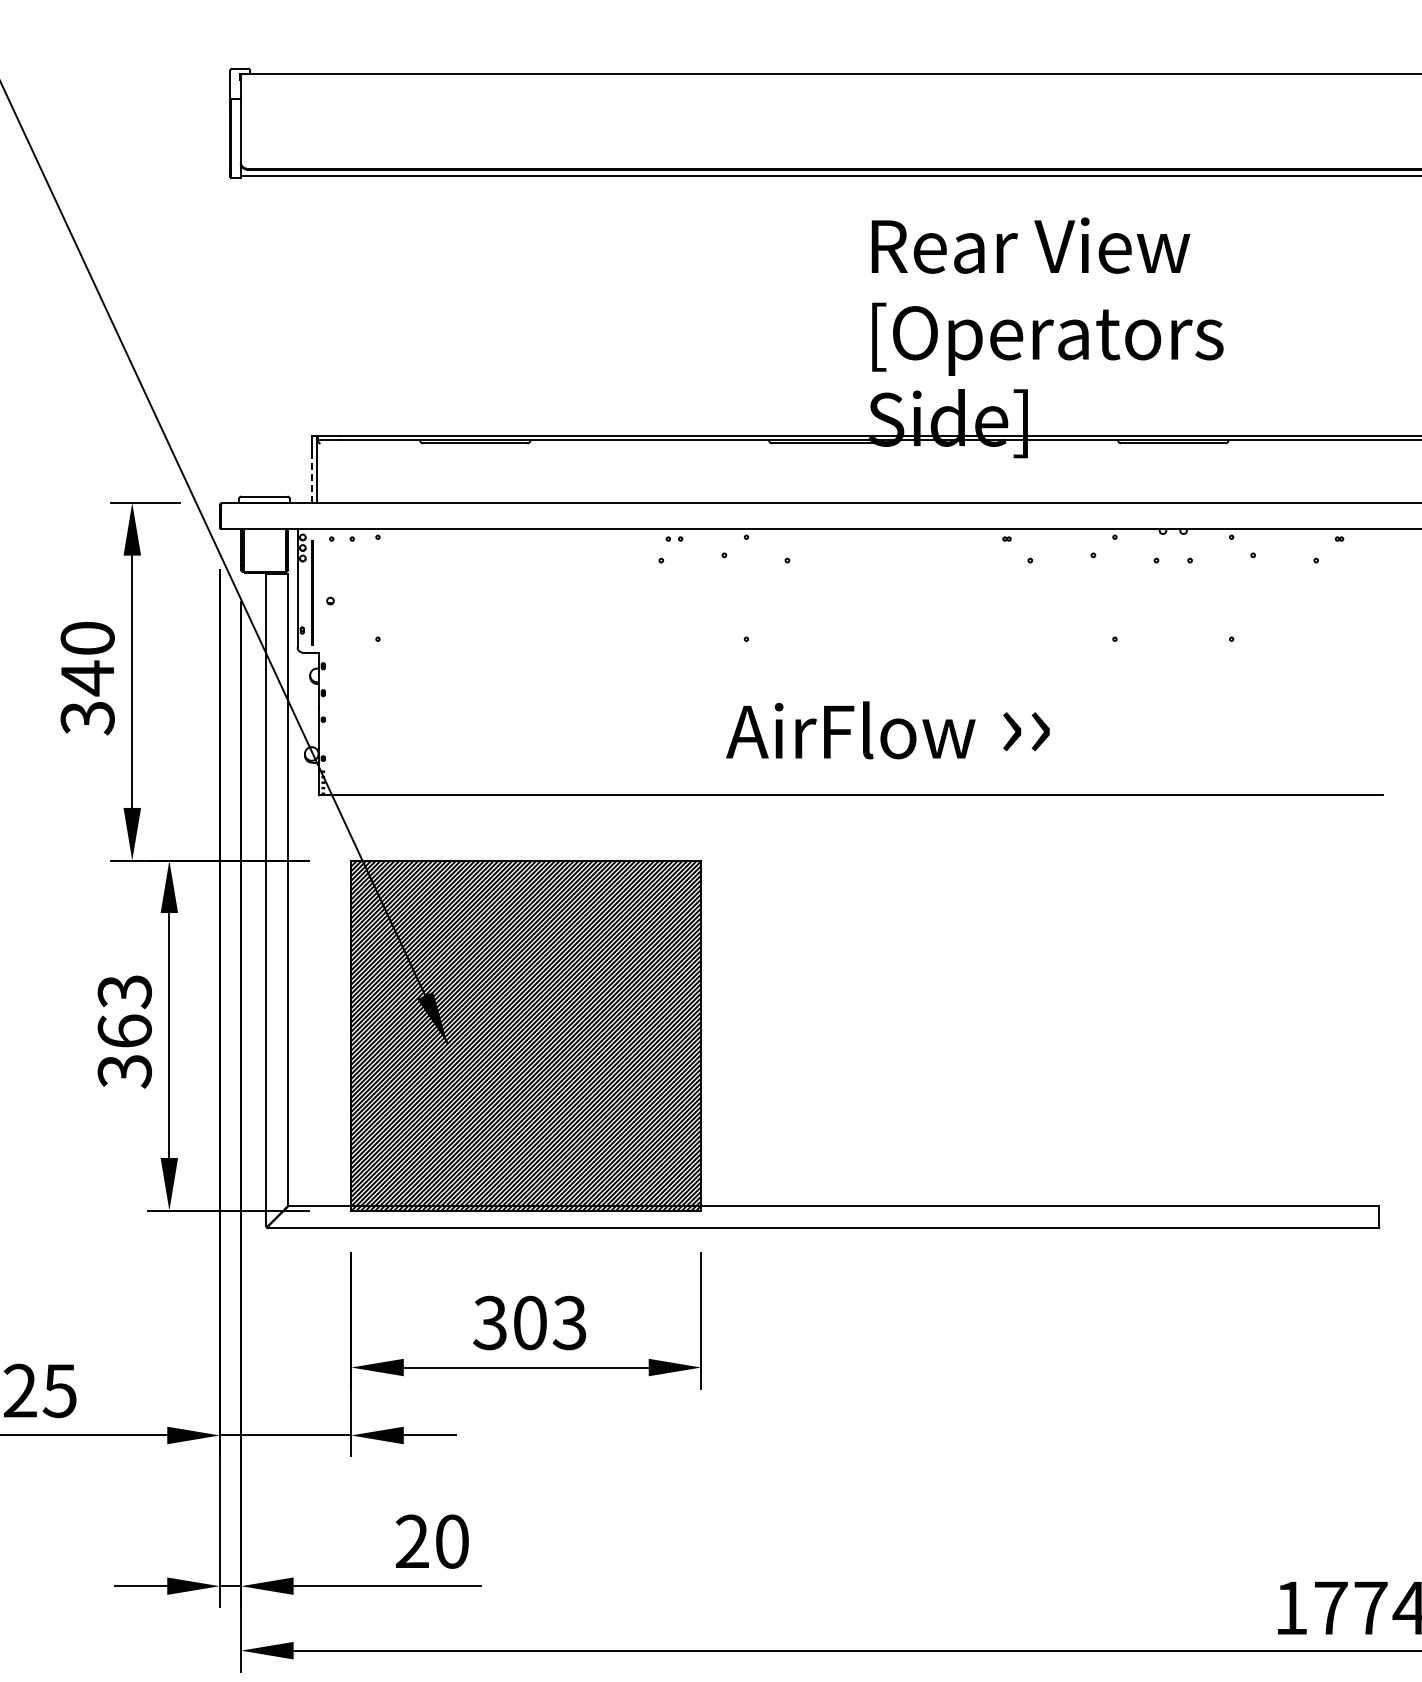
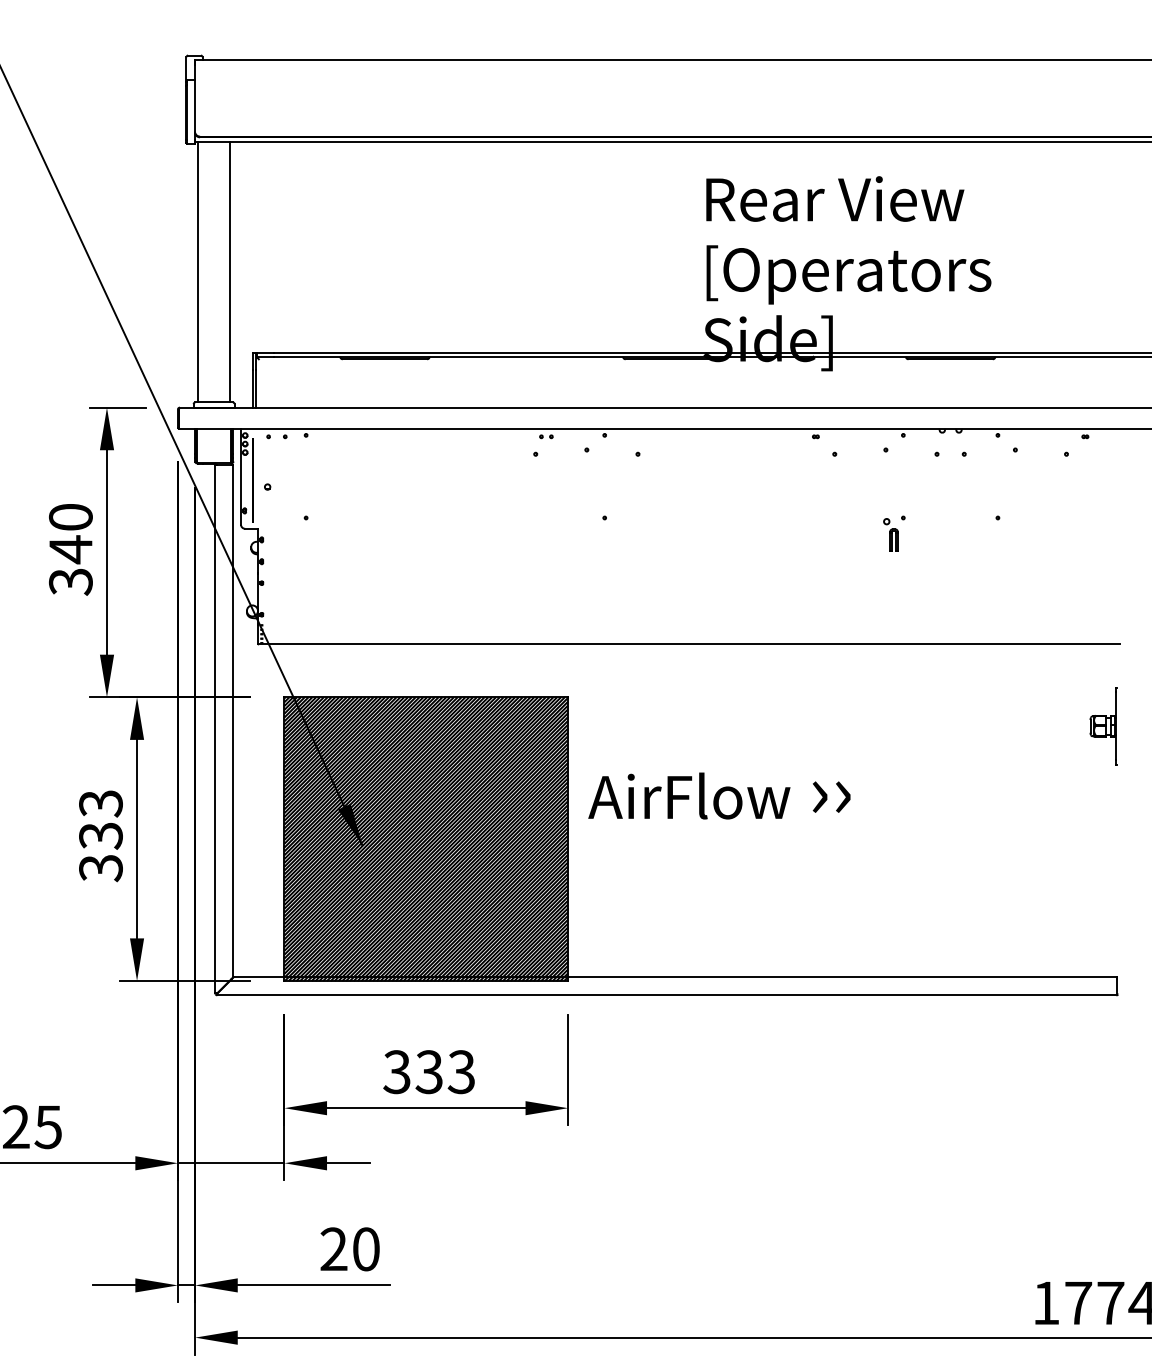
line: (244, 335) -> (197, 271), added
line: (284, 335) -> (230, 271), added
line: (312, 479) -> (253, 388), dashed -> solid
part: (1099, 660) -> (890, 535), added
text: (887, 730) -> (719, 796), moved
part: (1362, 896) -> (1103, 726), added
text: (124, 1031) -> (100, 835), 363 -> 333
text: (529, 1323) -> (428, 1072), 303 -> 333

